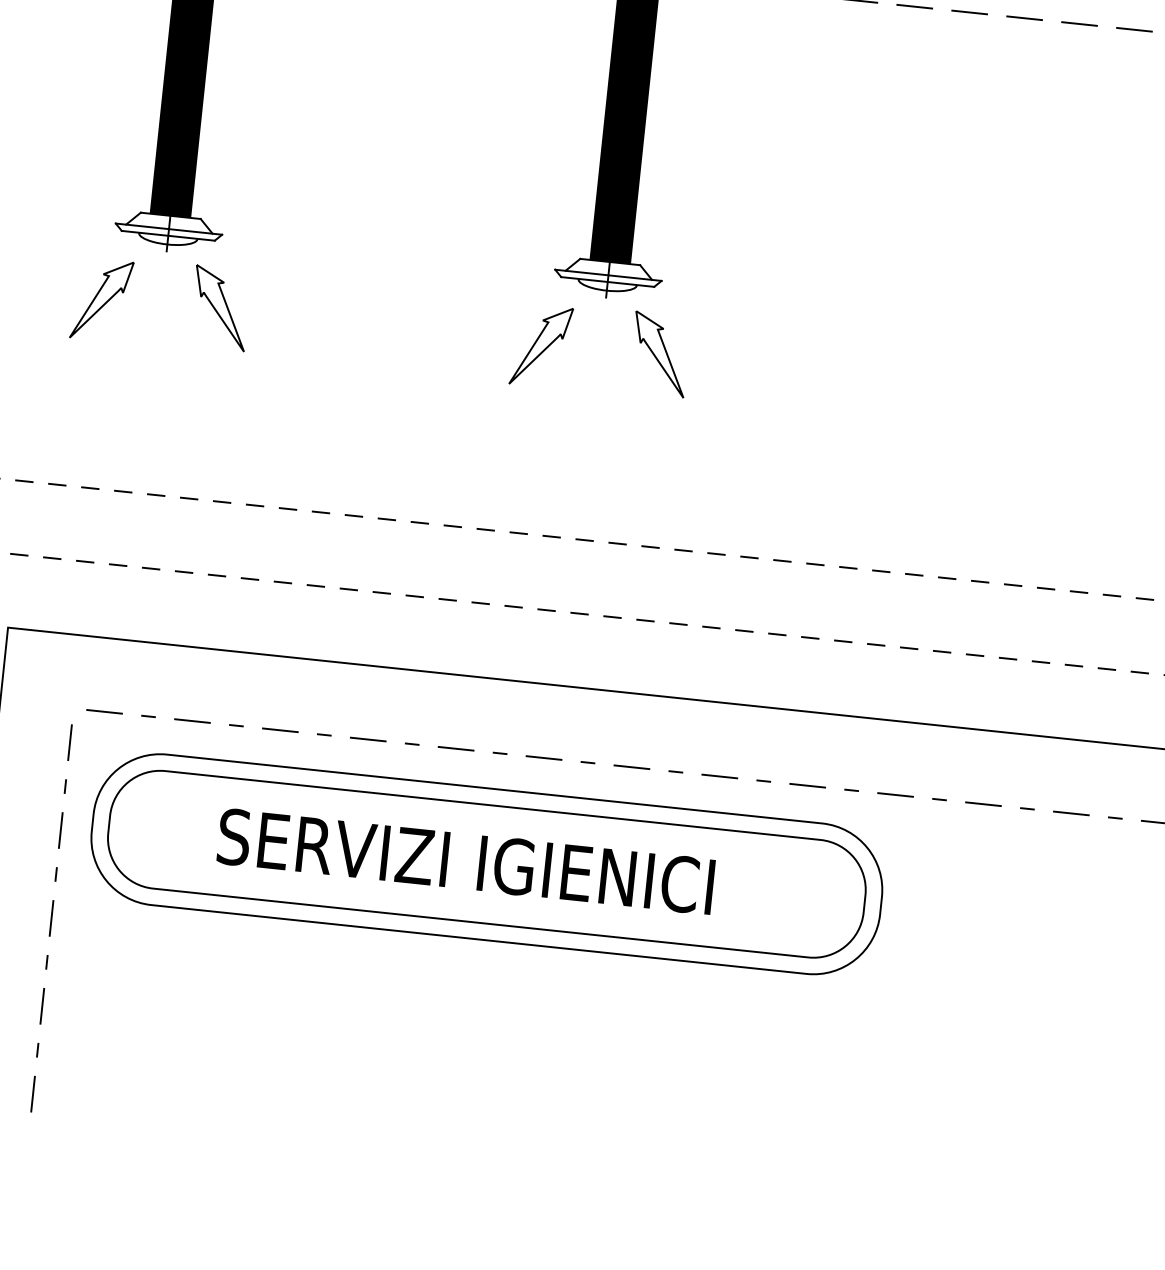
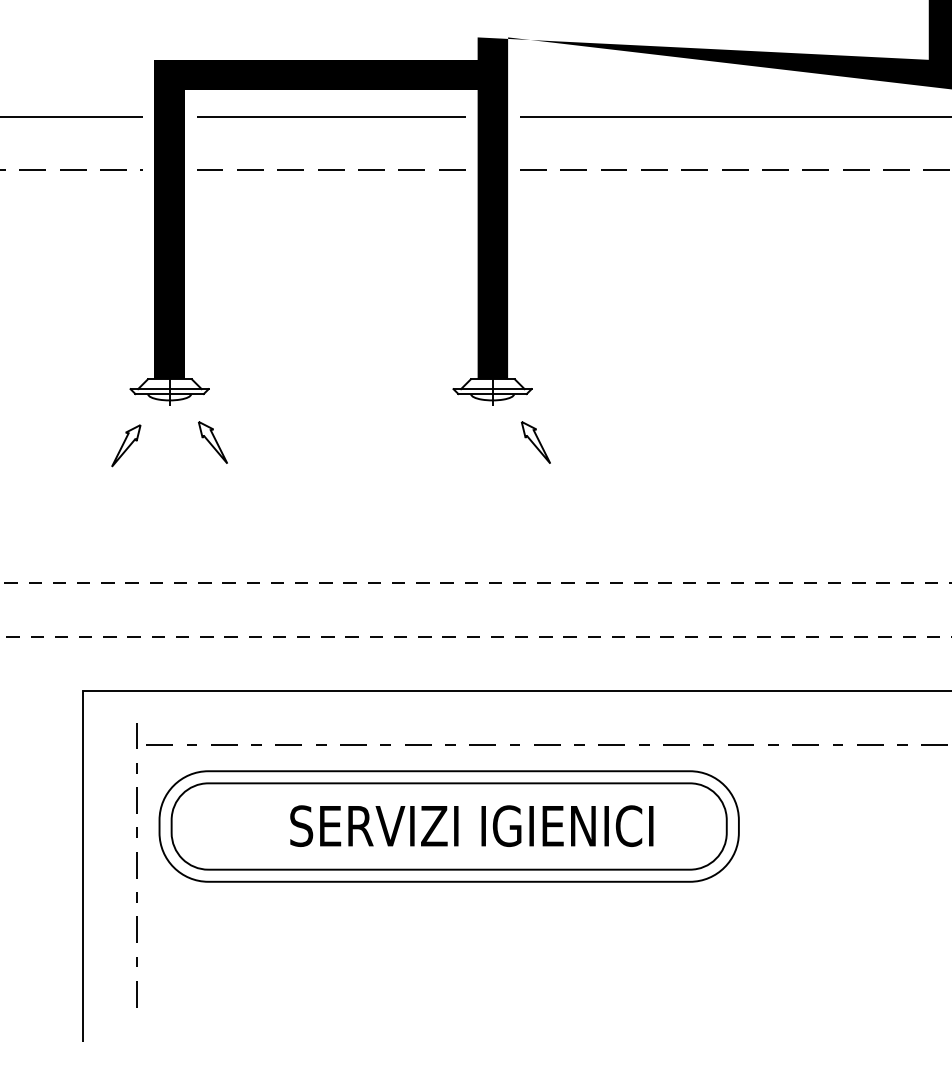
part: (102, 299) -> (126, 445), size x0.7
part: (219, 307) -> (212, 442), size x0.7
part: (541, 345) -> (449, 445), removed
part: (659, 354) -> (535, 442), size x0.7
text: (465, 860) -> (471, 825), moved
line: (50, 918) -> (136, 865), moved

